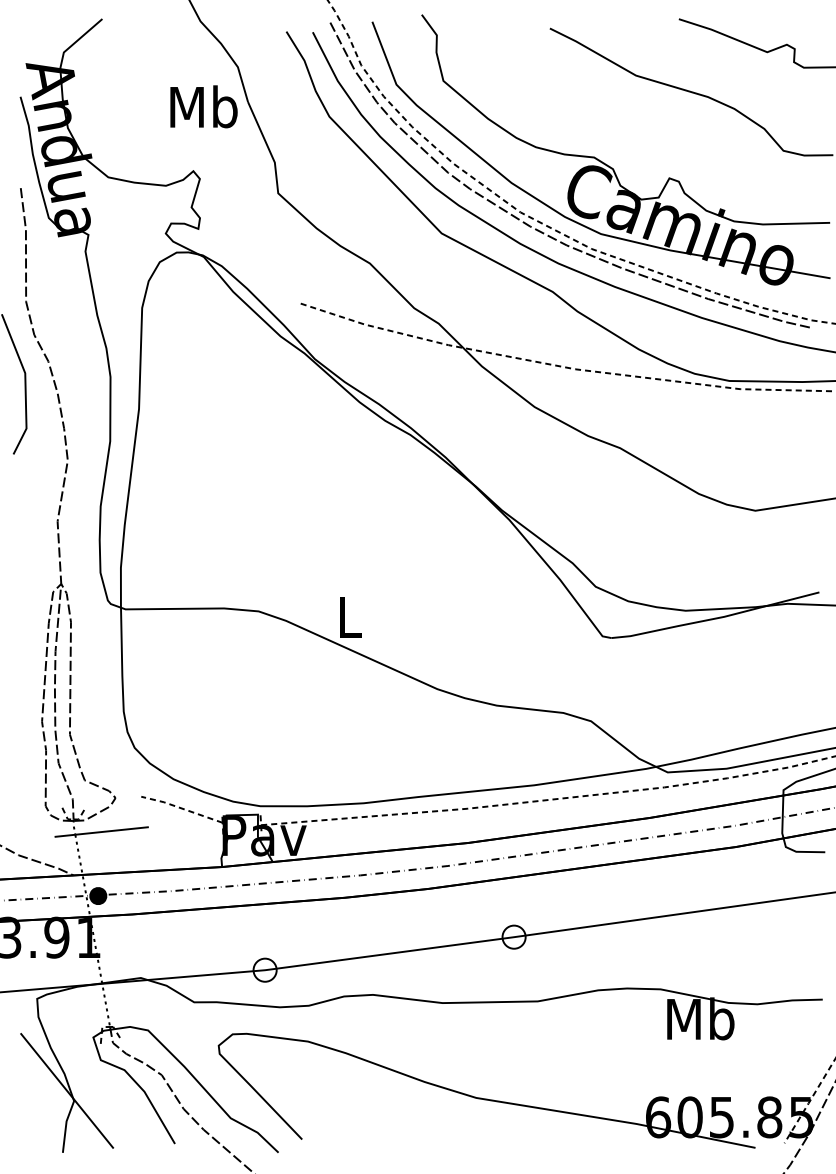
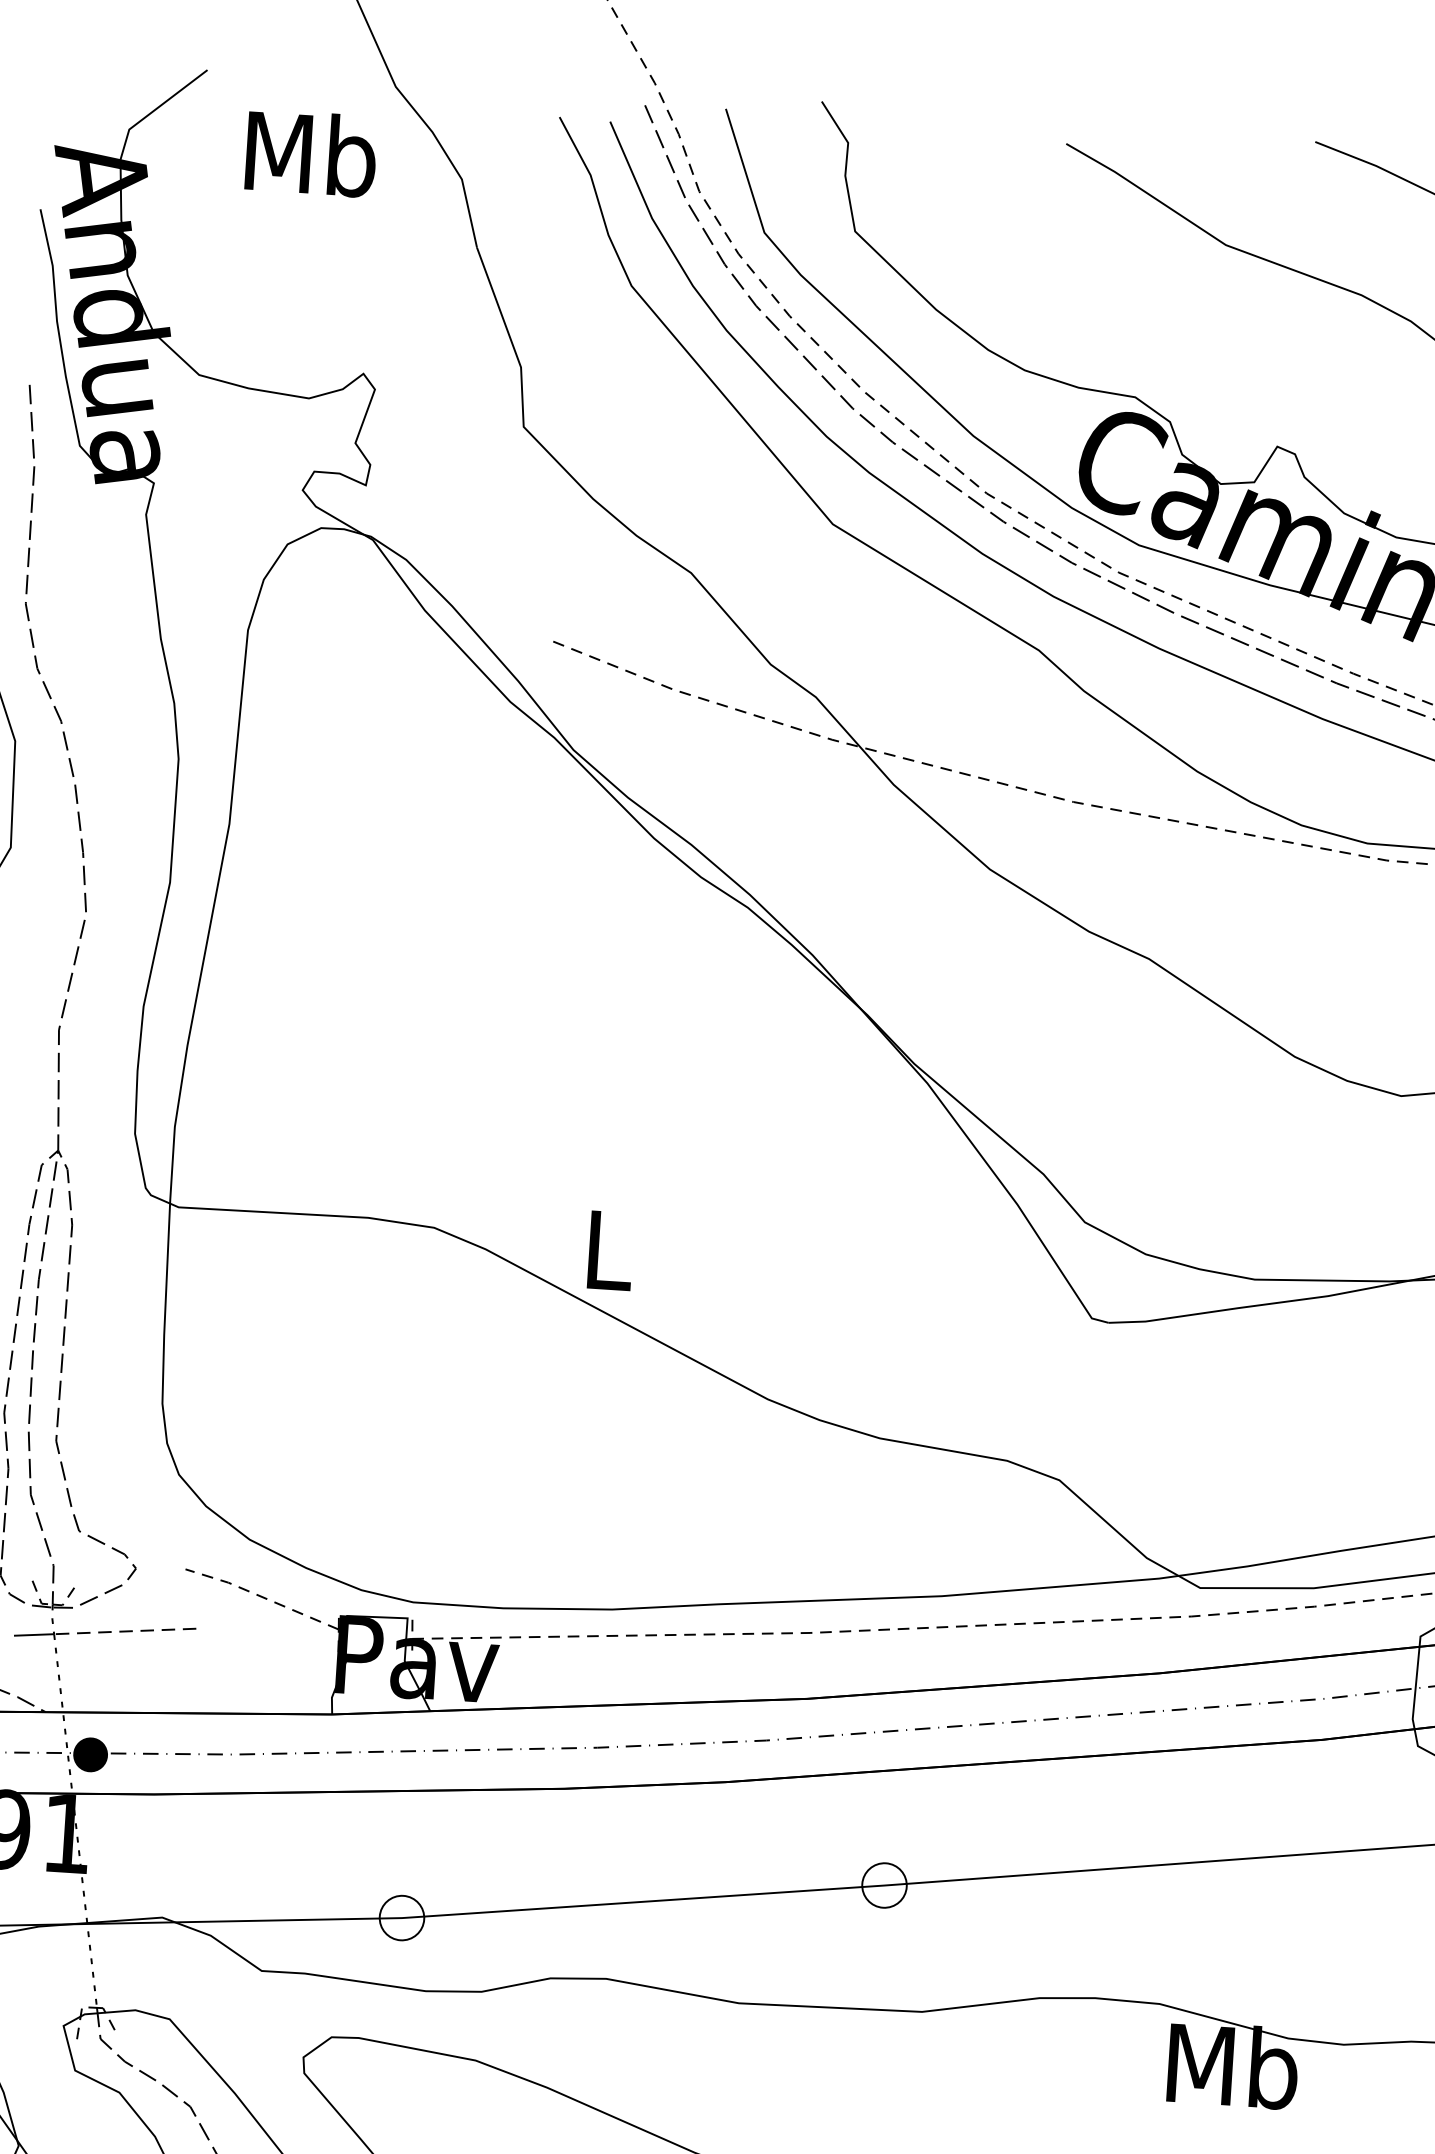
text: (203, 106) -> (310, 152), moved
line: (112, 830) -> (126, 1630), solid -> dashed

